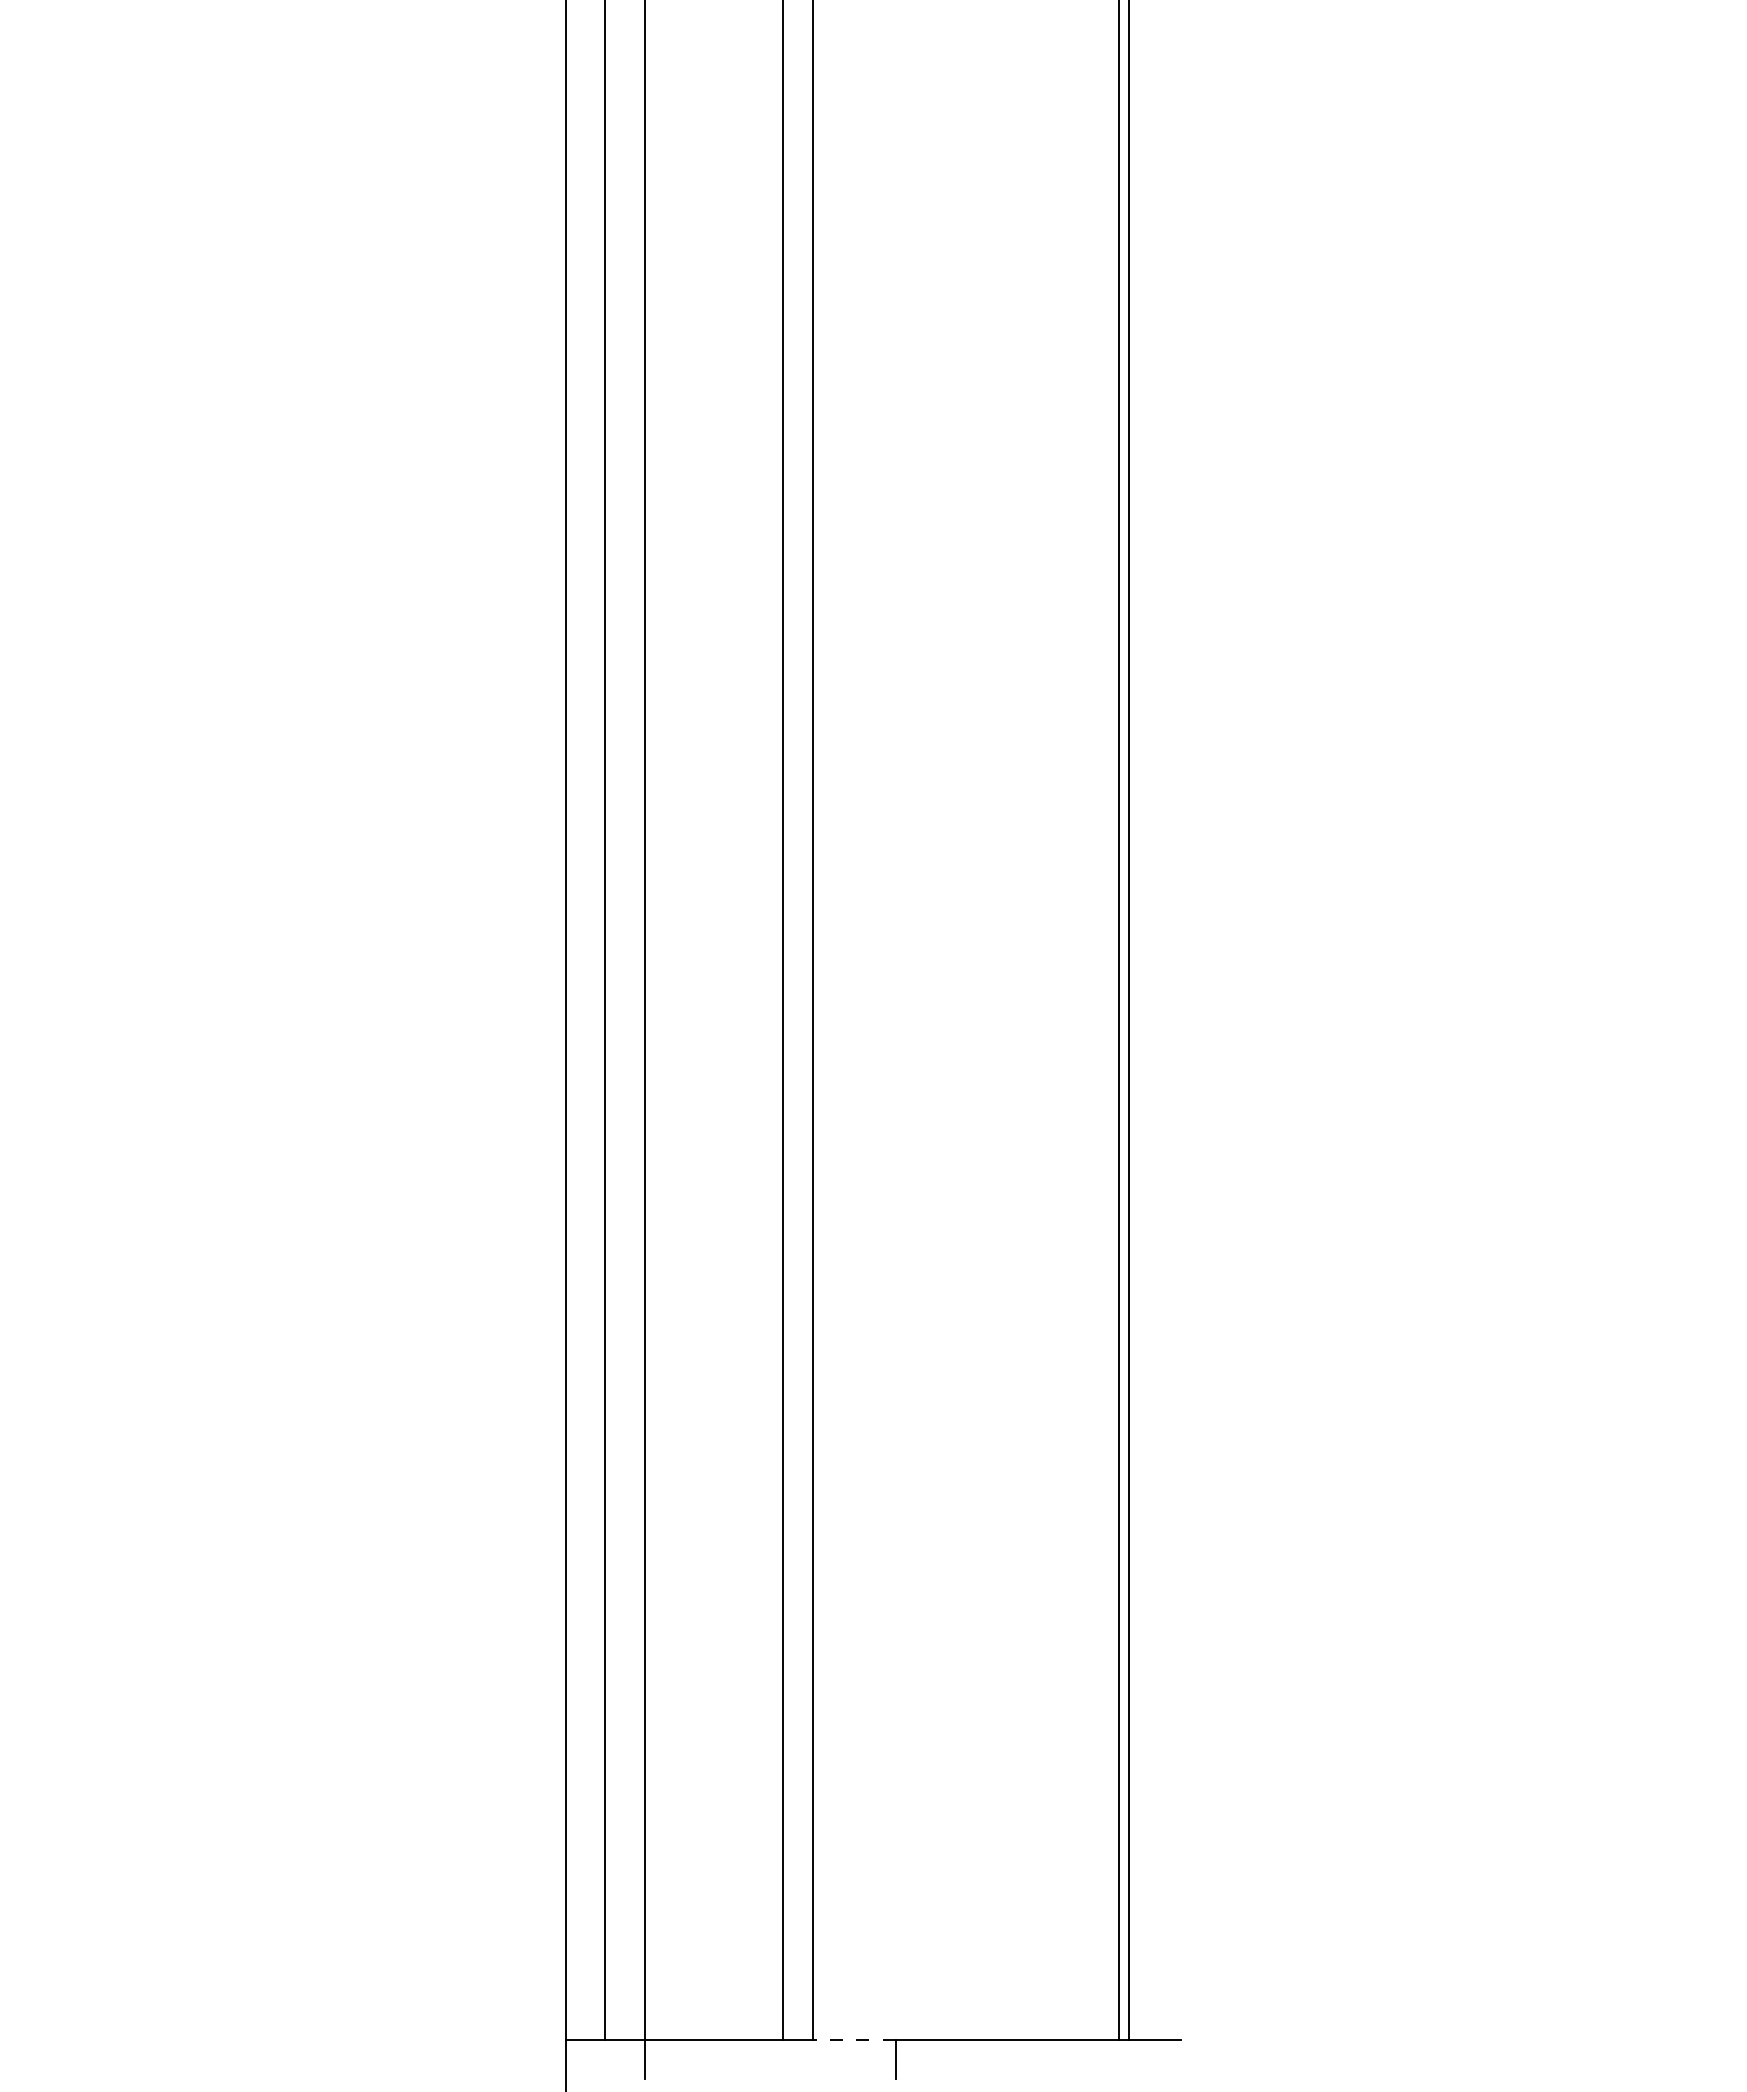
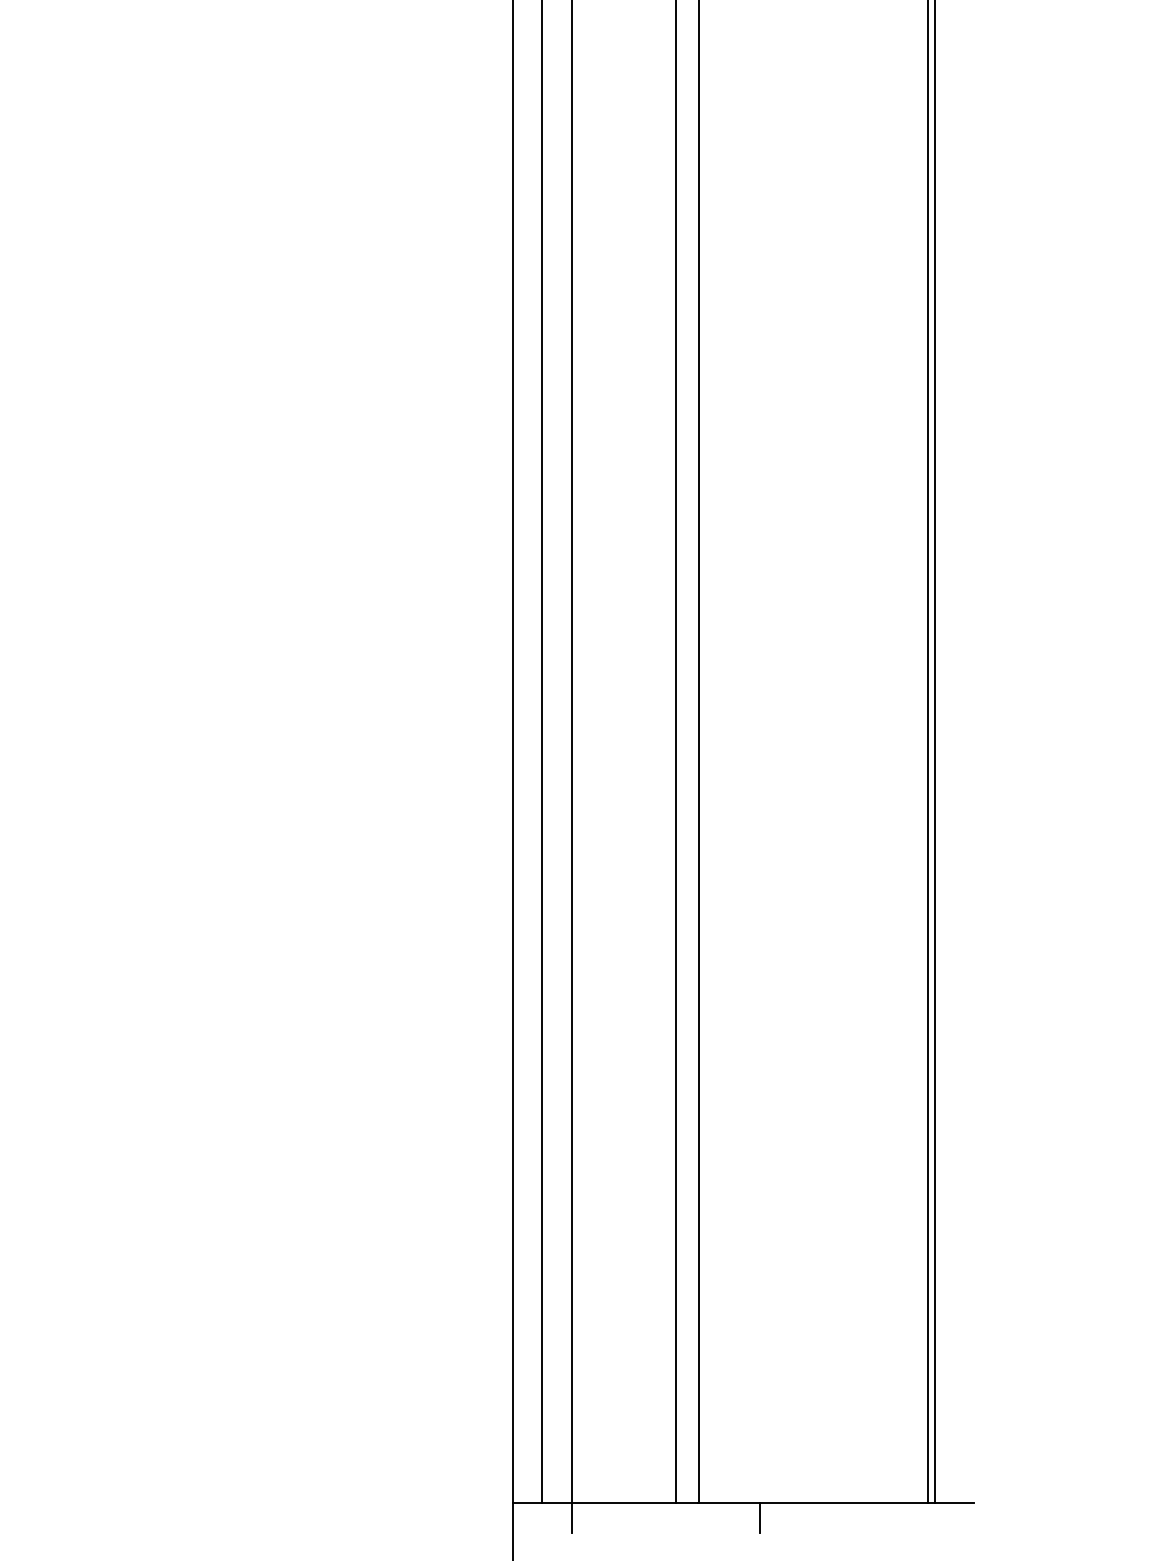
line: (854, 2039) -> (729, 1502), dashed -> solid

